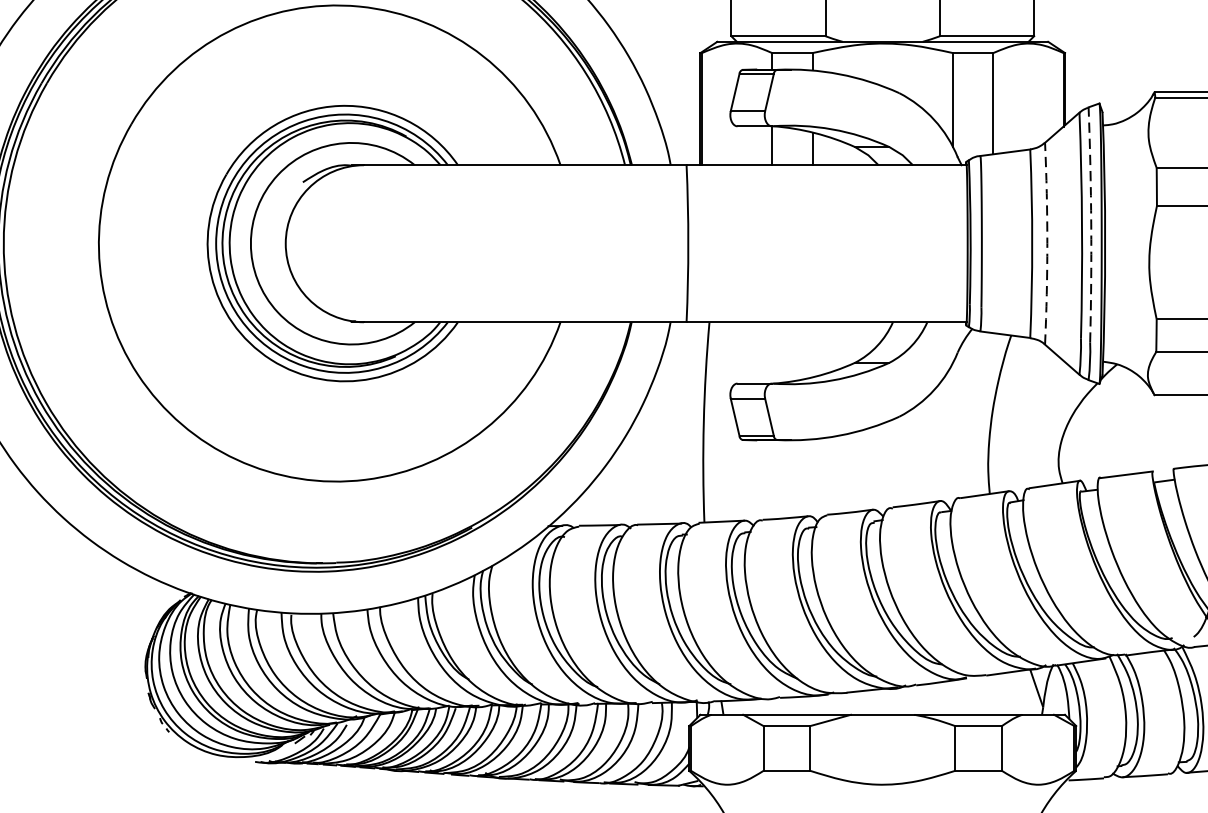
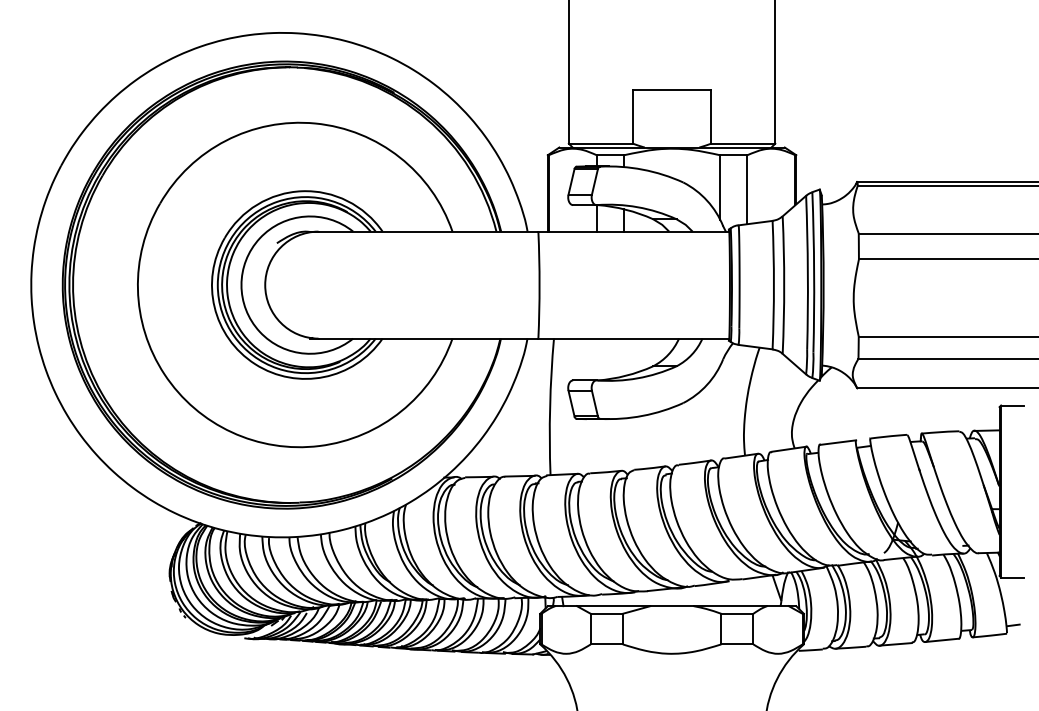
arc: (1091, 225) -> (814, 272), dashed -> solid
arc: (1047, 244) -> (784, 285), dashed -> solid

